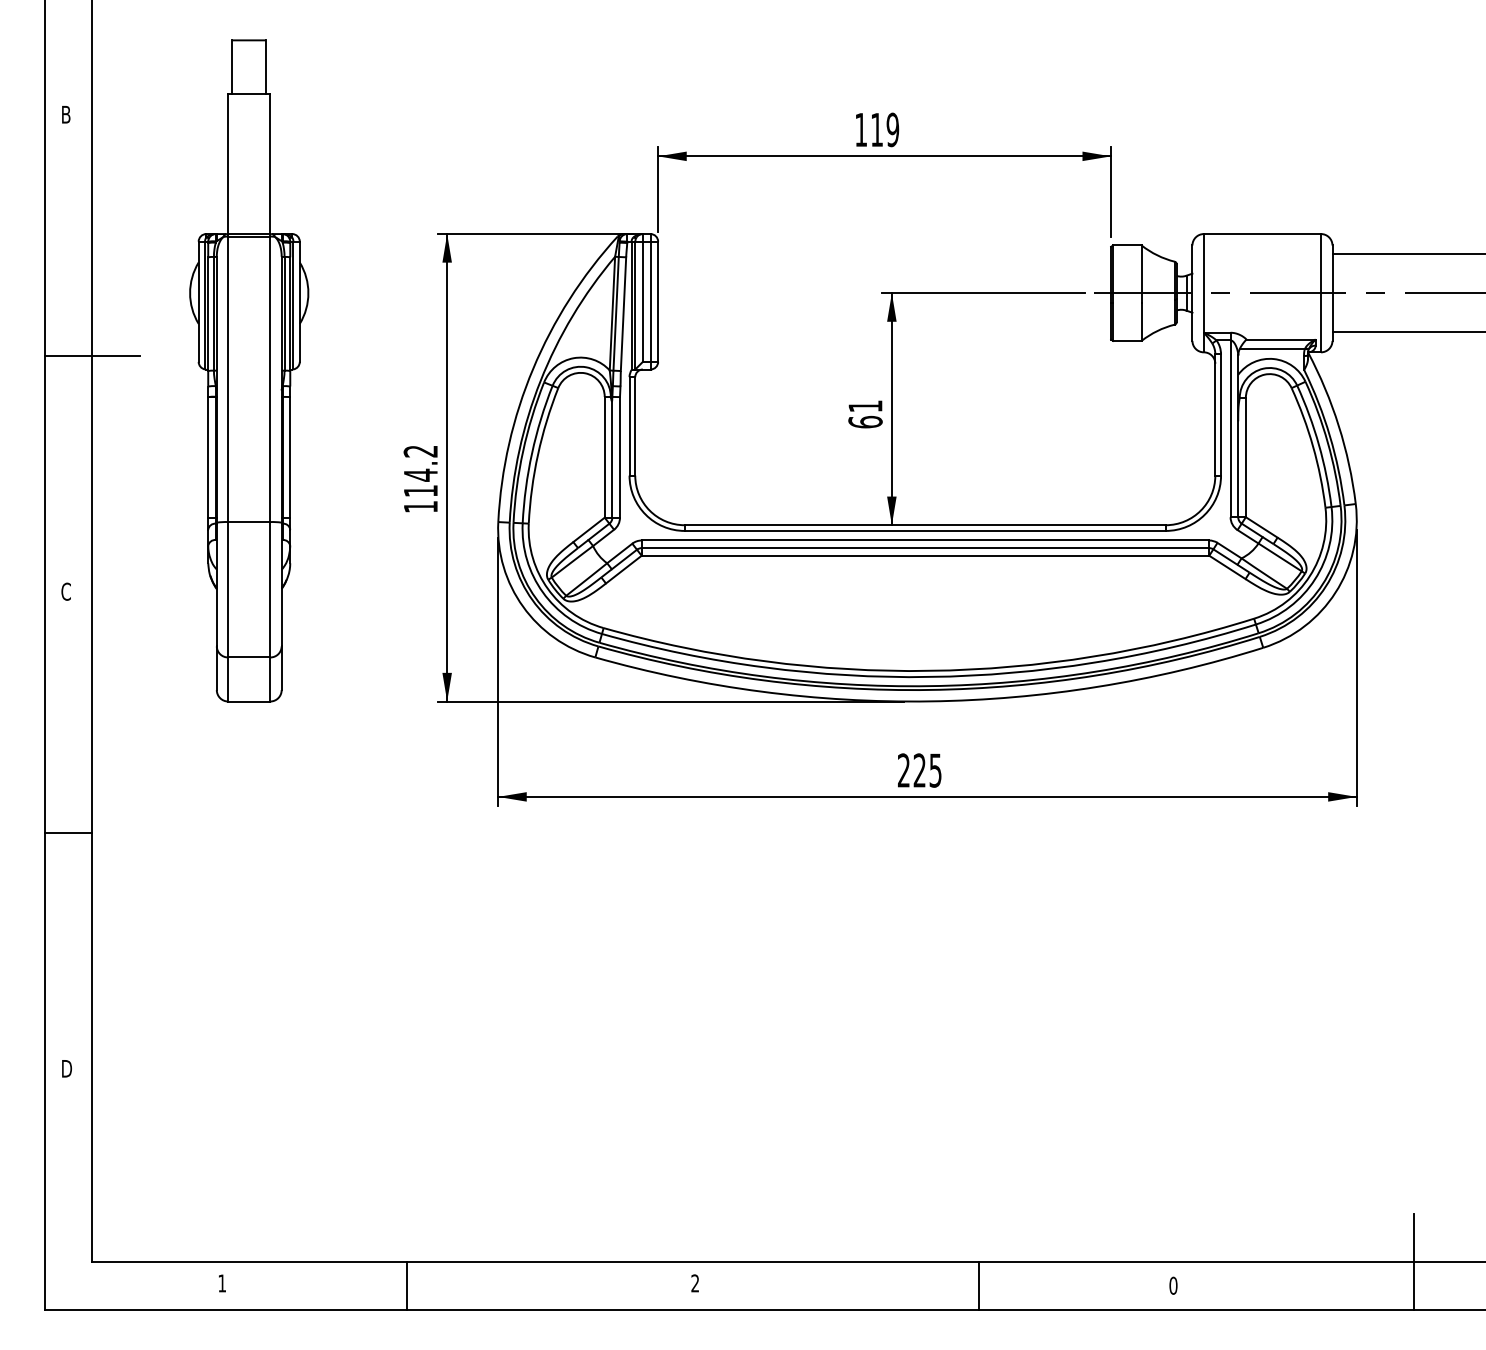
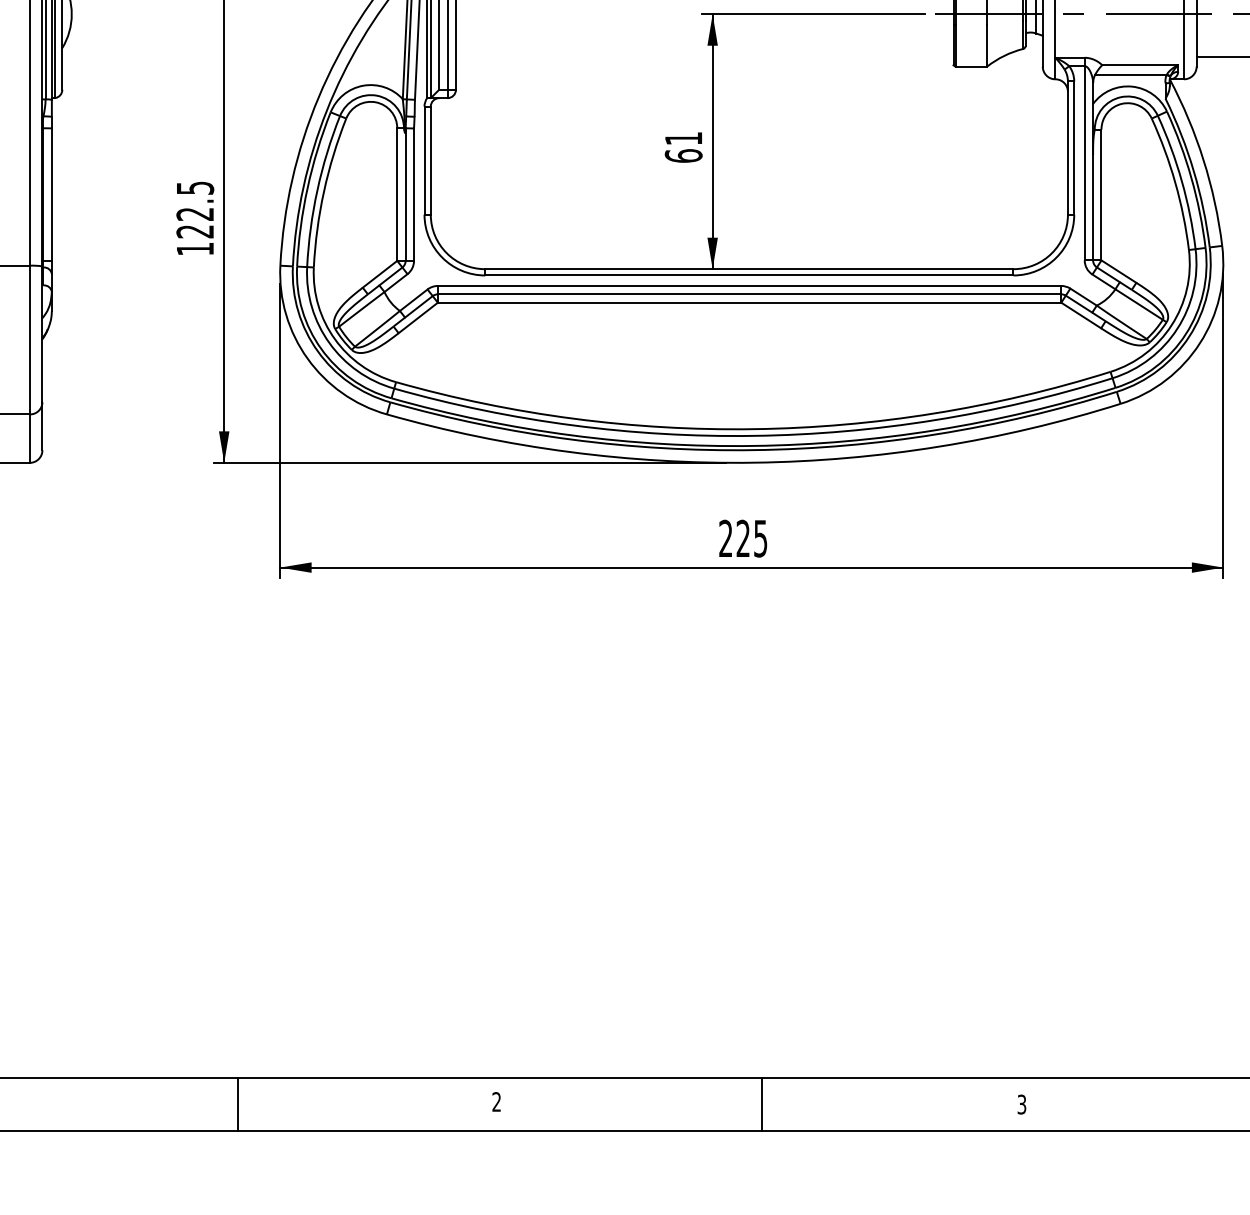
text: (420, 471) -> (194, 210), 114.2 -> 122.5
line: (406, 1285) -> (237, 1104), moved
line: (978, 1285) -> (761, 1104), moved
text: (1173, 1285) -> (1022, 1104), 0 -> 3

